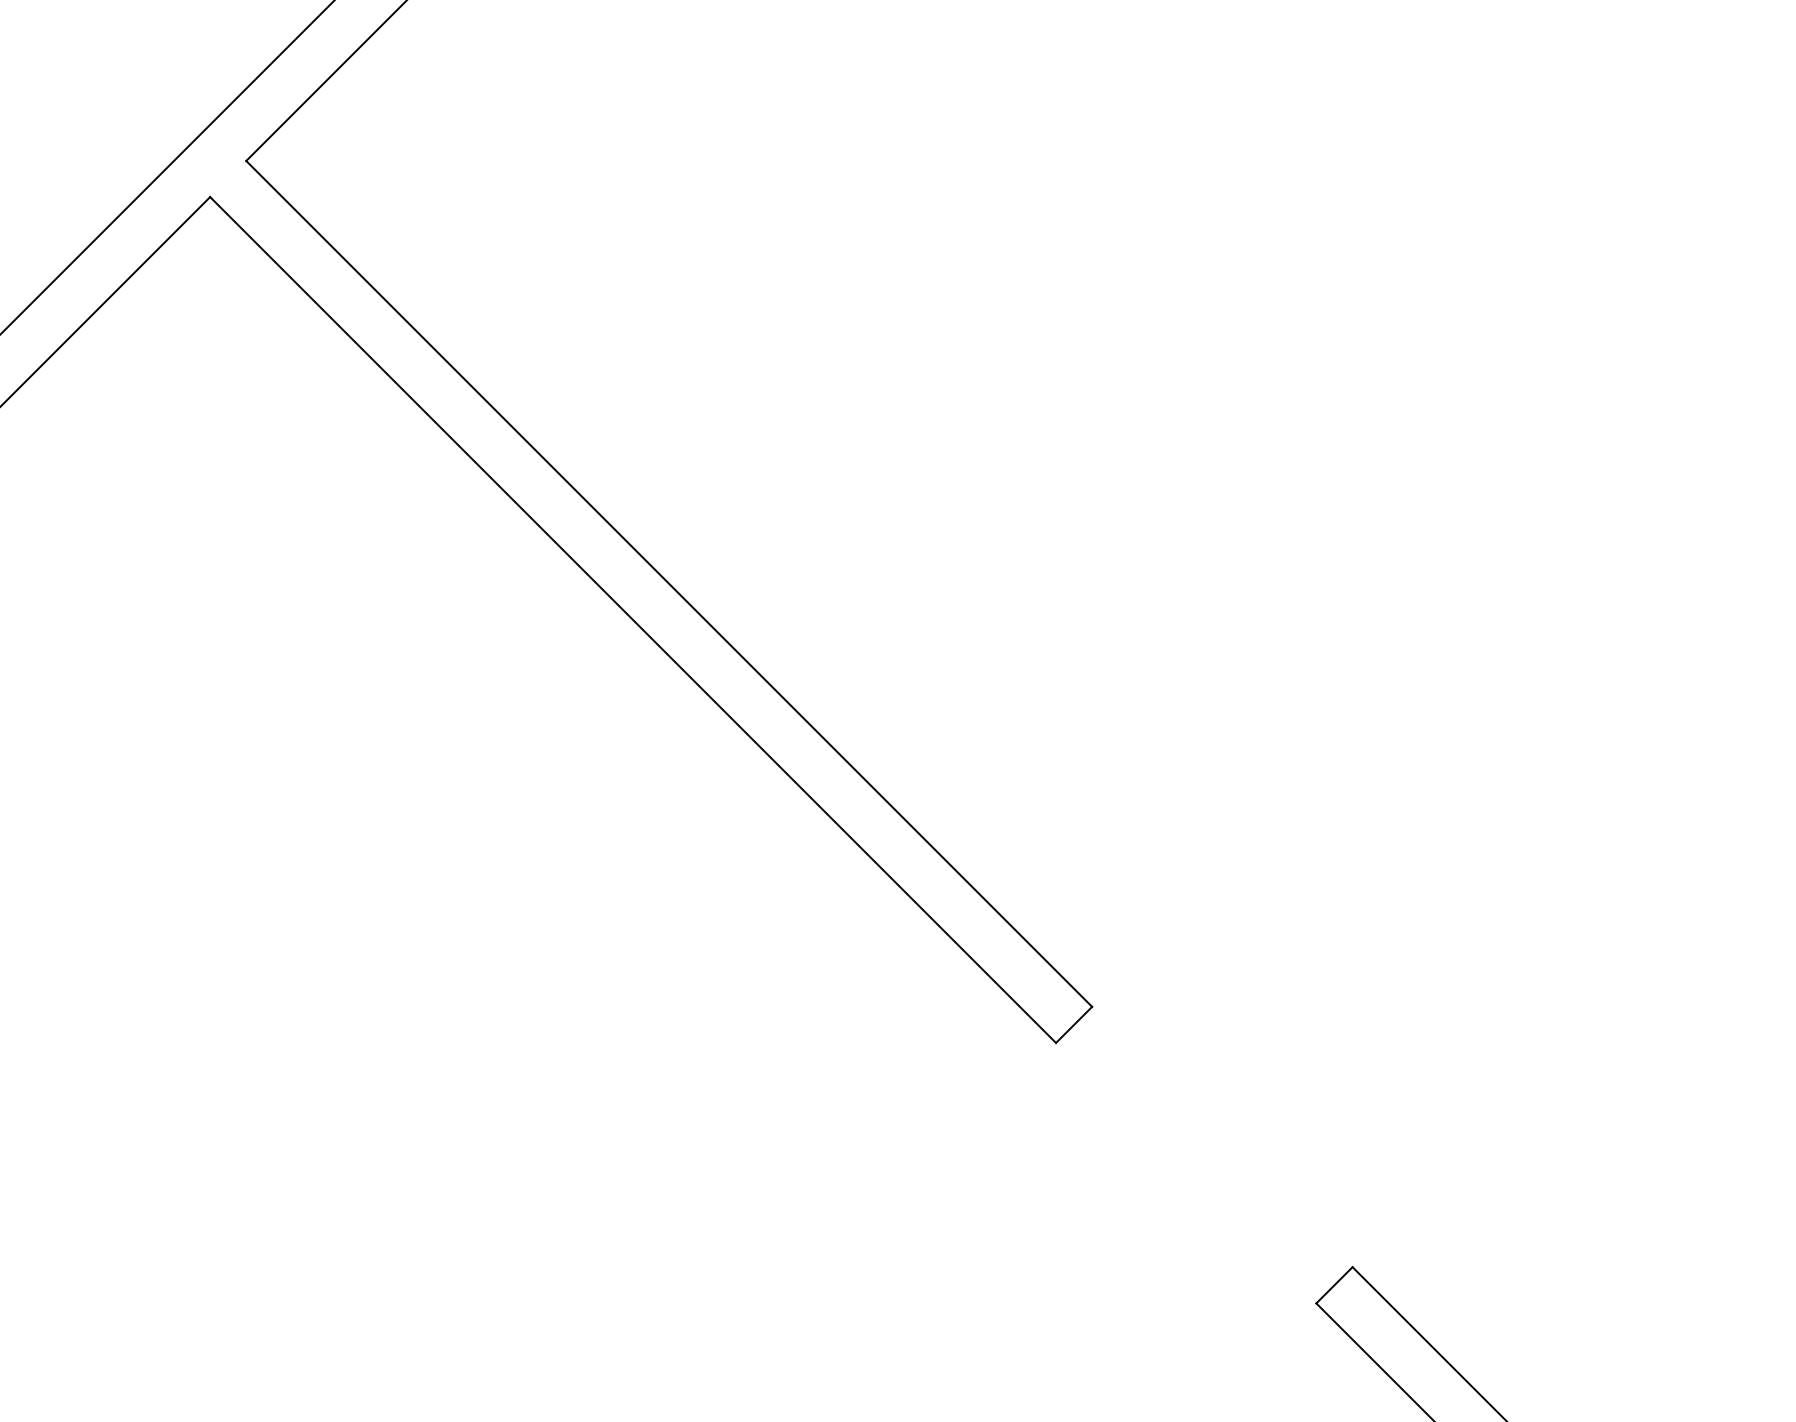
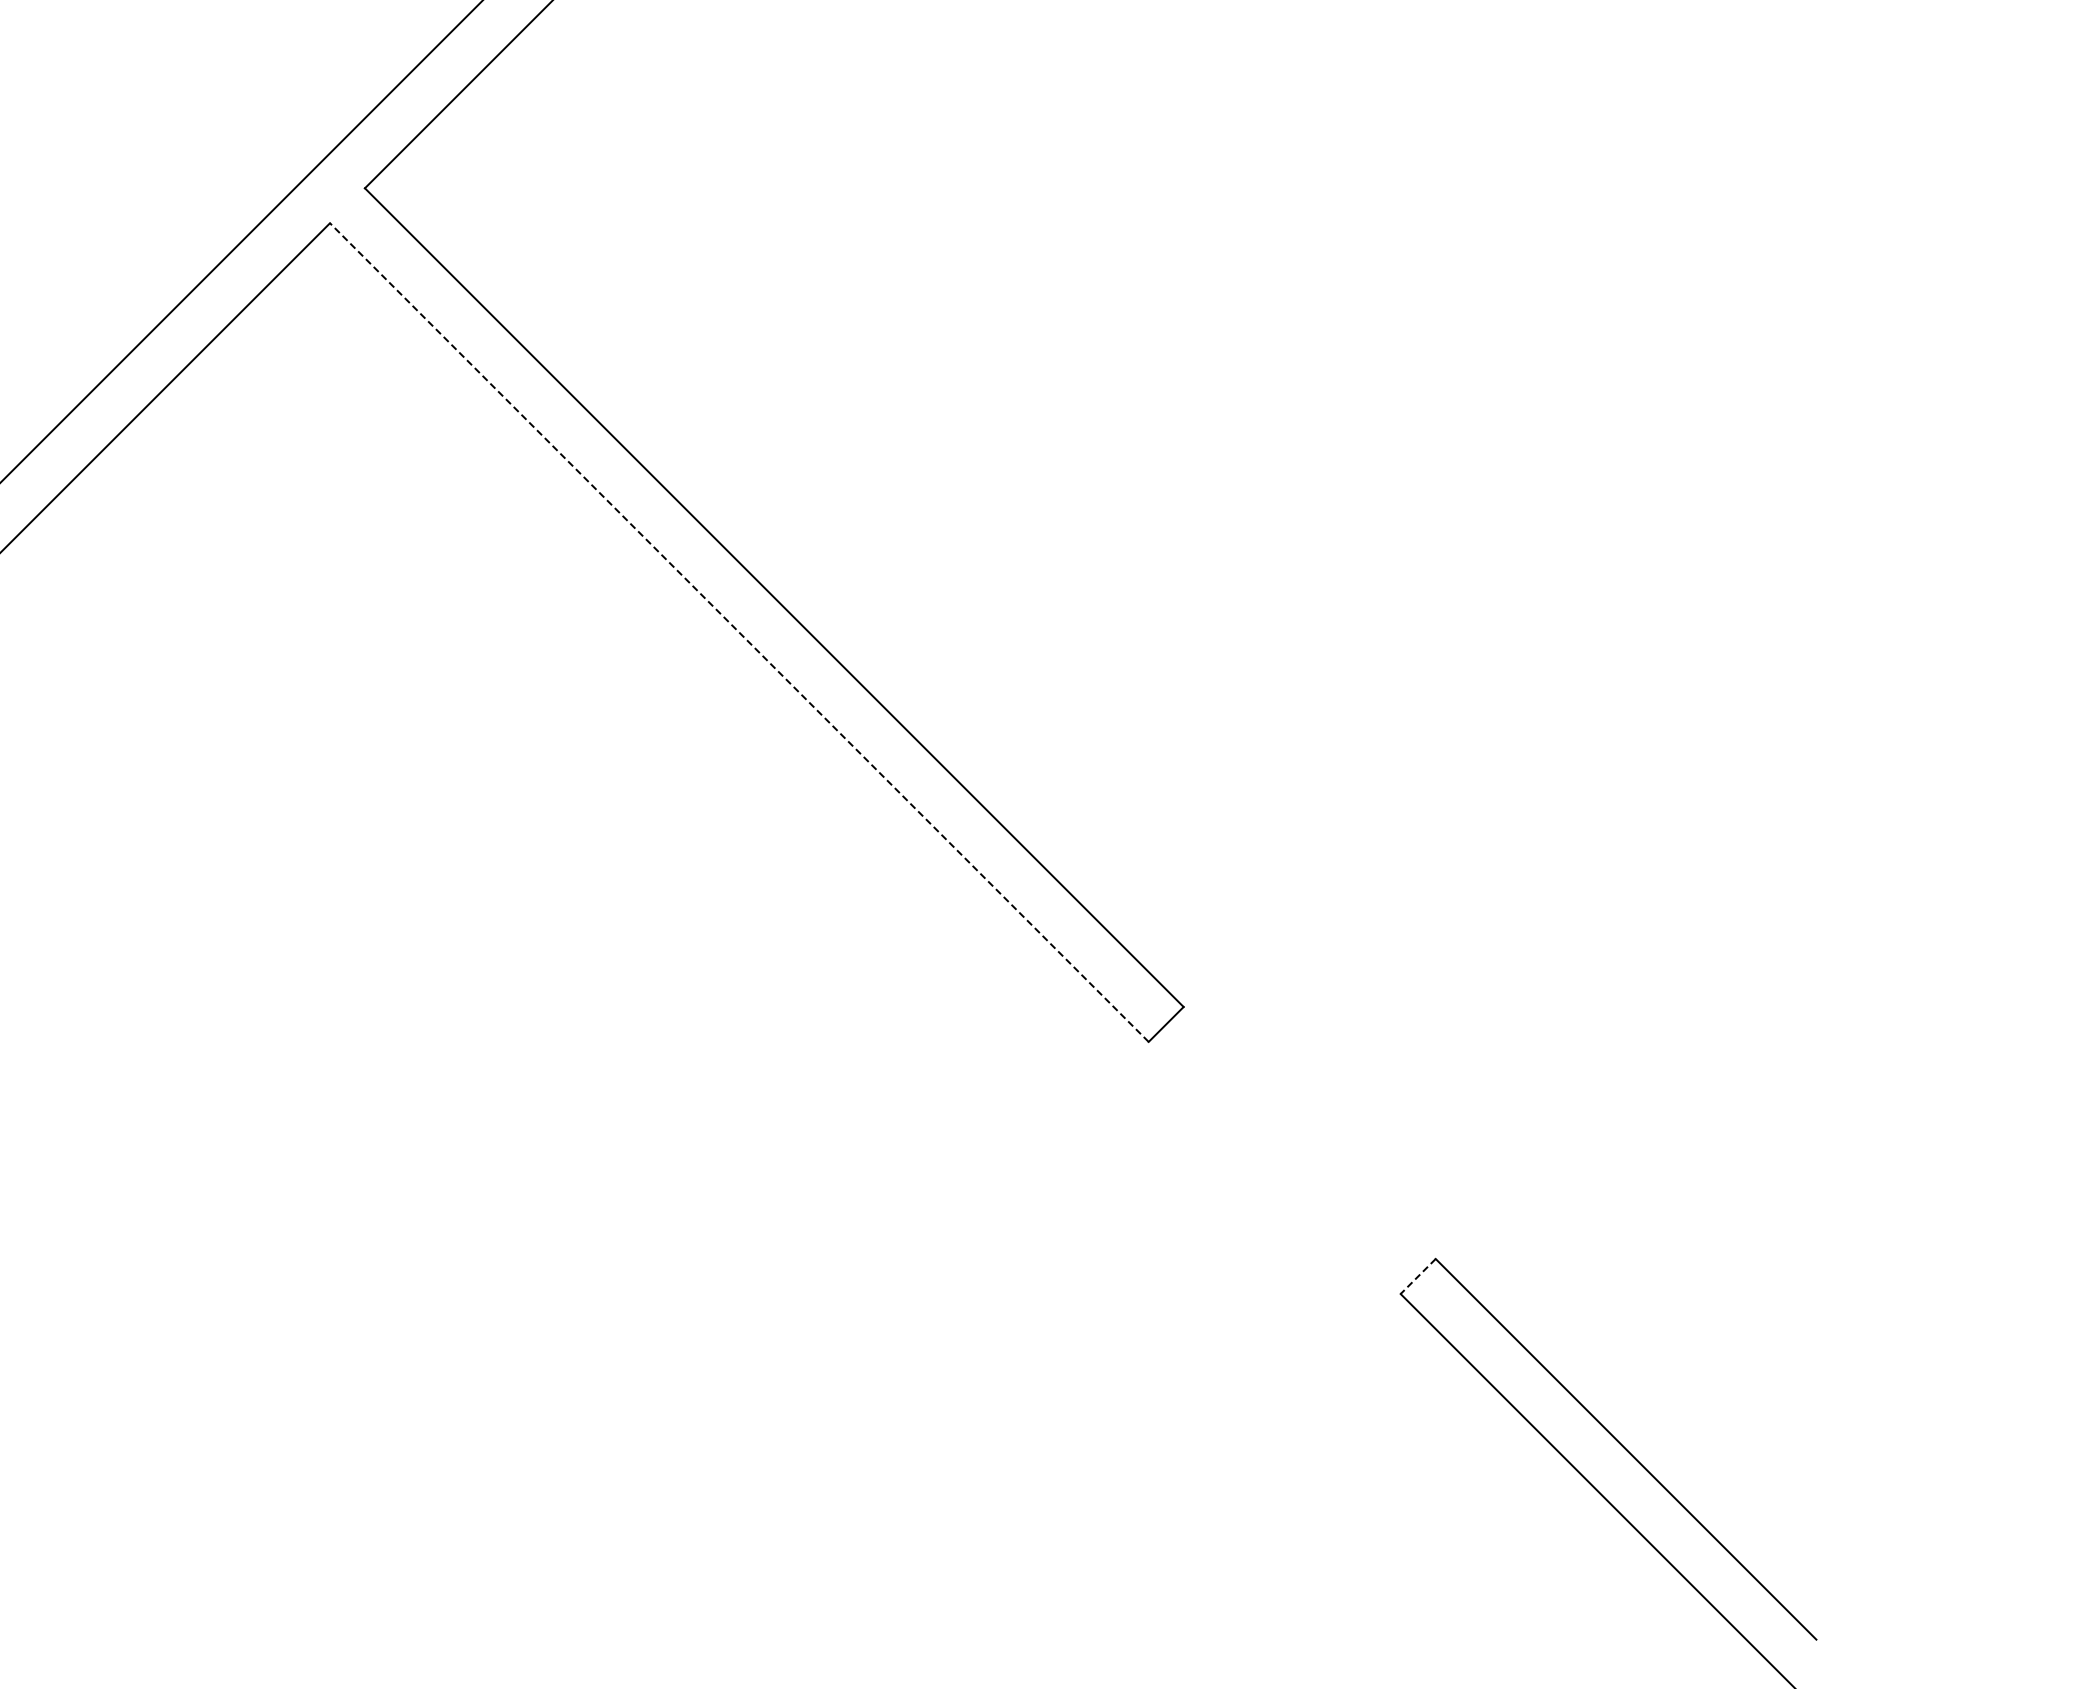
line: (633, 619) -> (739, 632), solid -> dashed
line: (1334, 1285) -> (1418, 1276), solid -> dashed

